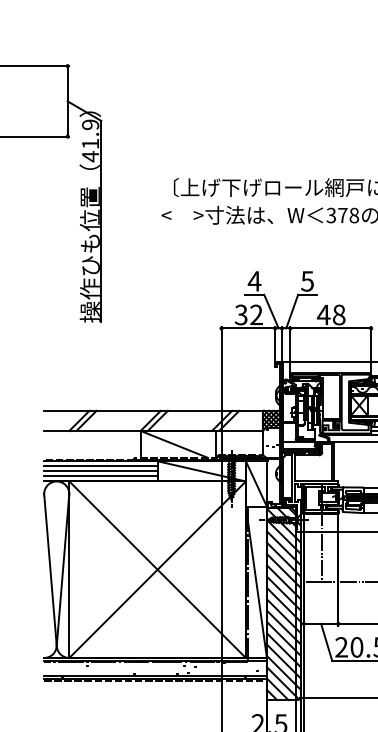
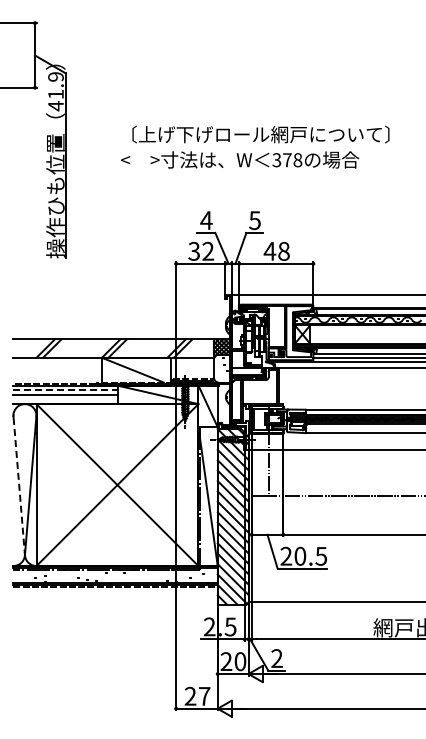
line: (100, 466) -> (65, 390), solid -> dashed
line: (100, 476) -> (65, 399), removed
line: (50, 571) -> (19, 486), solid -> dashed

